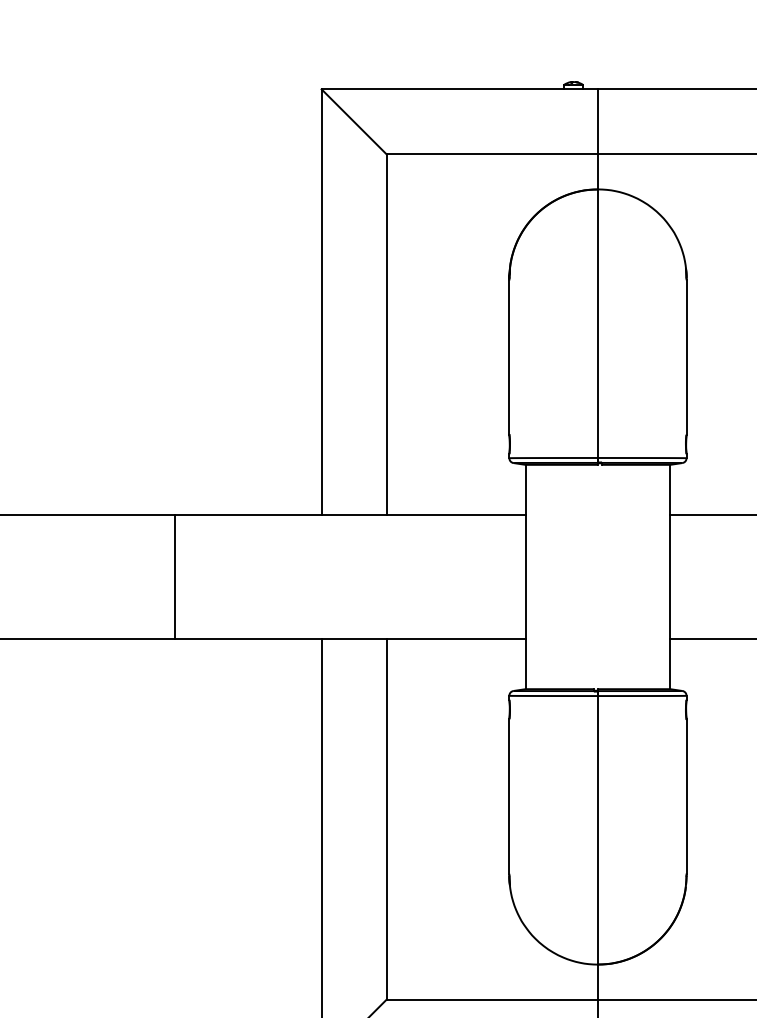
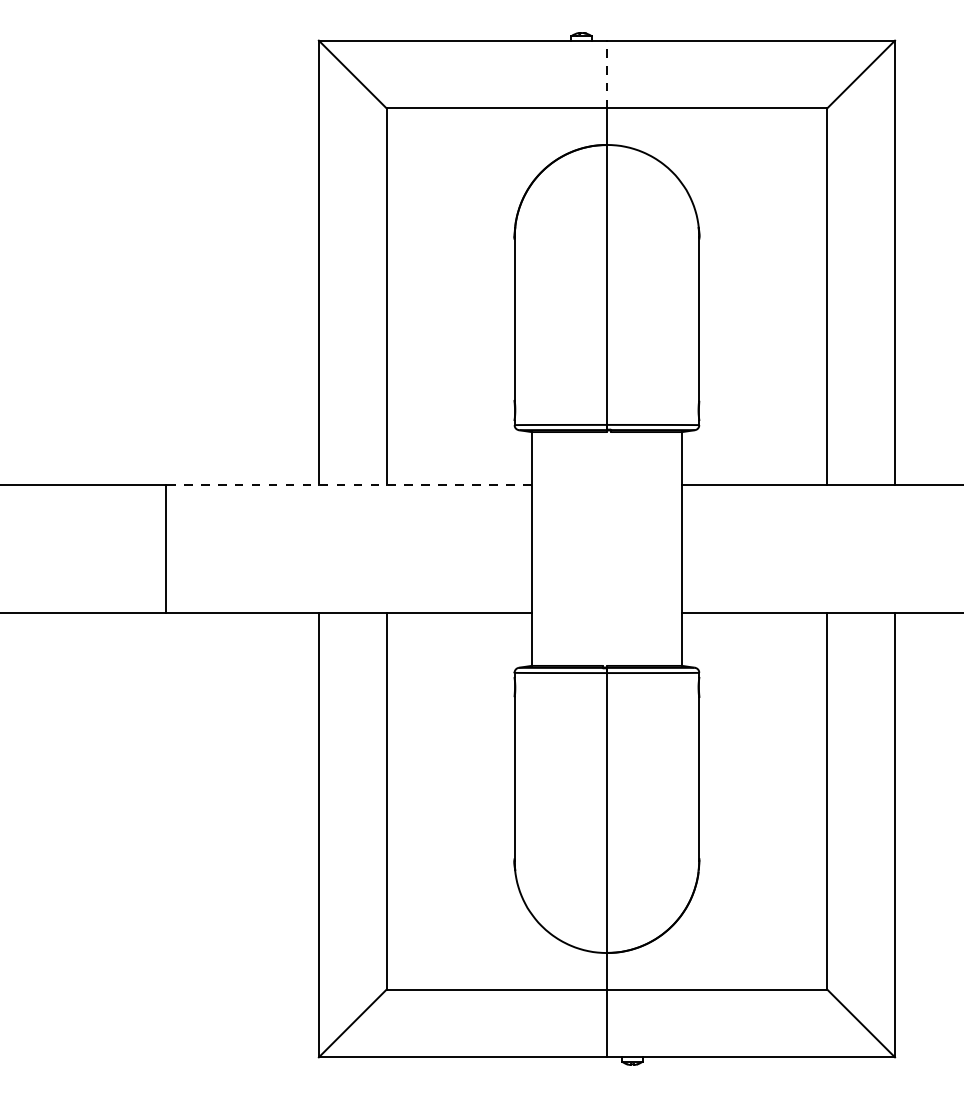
line: (597, 121) -> (606, 74), solid -> dashed
line: (350, 515) -> (348, 484), solid -> dashed

